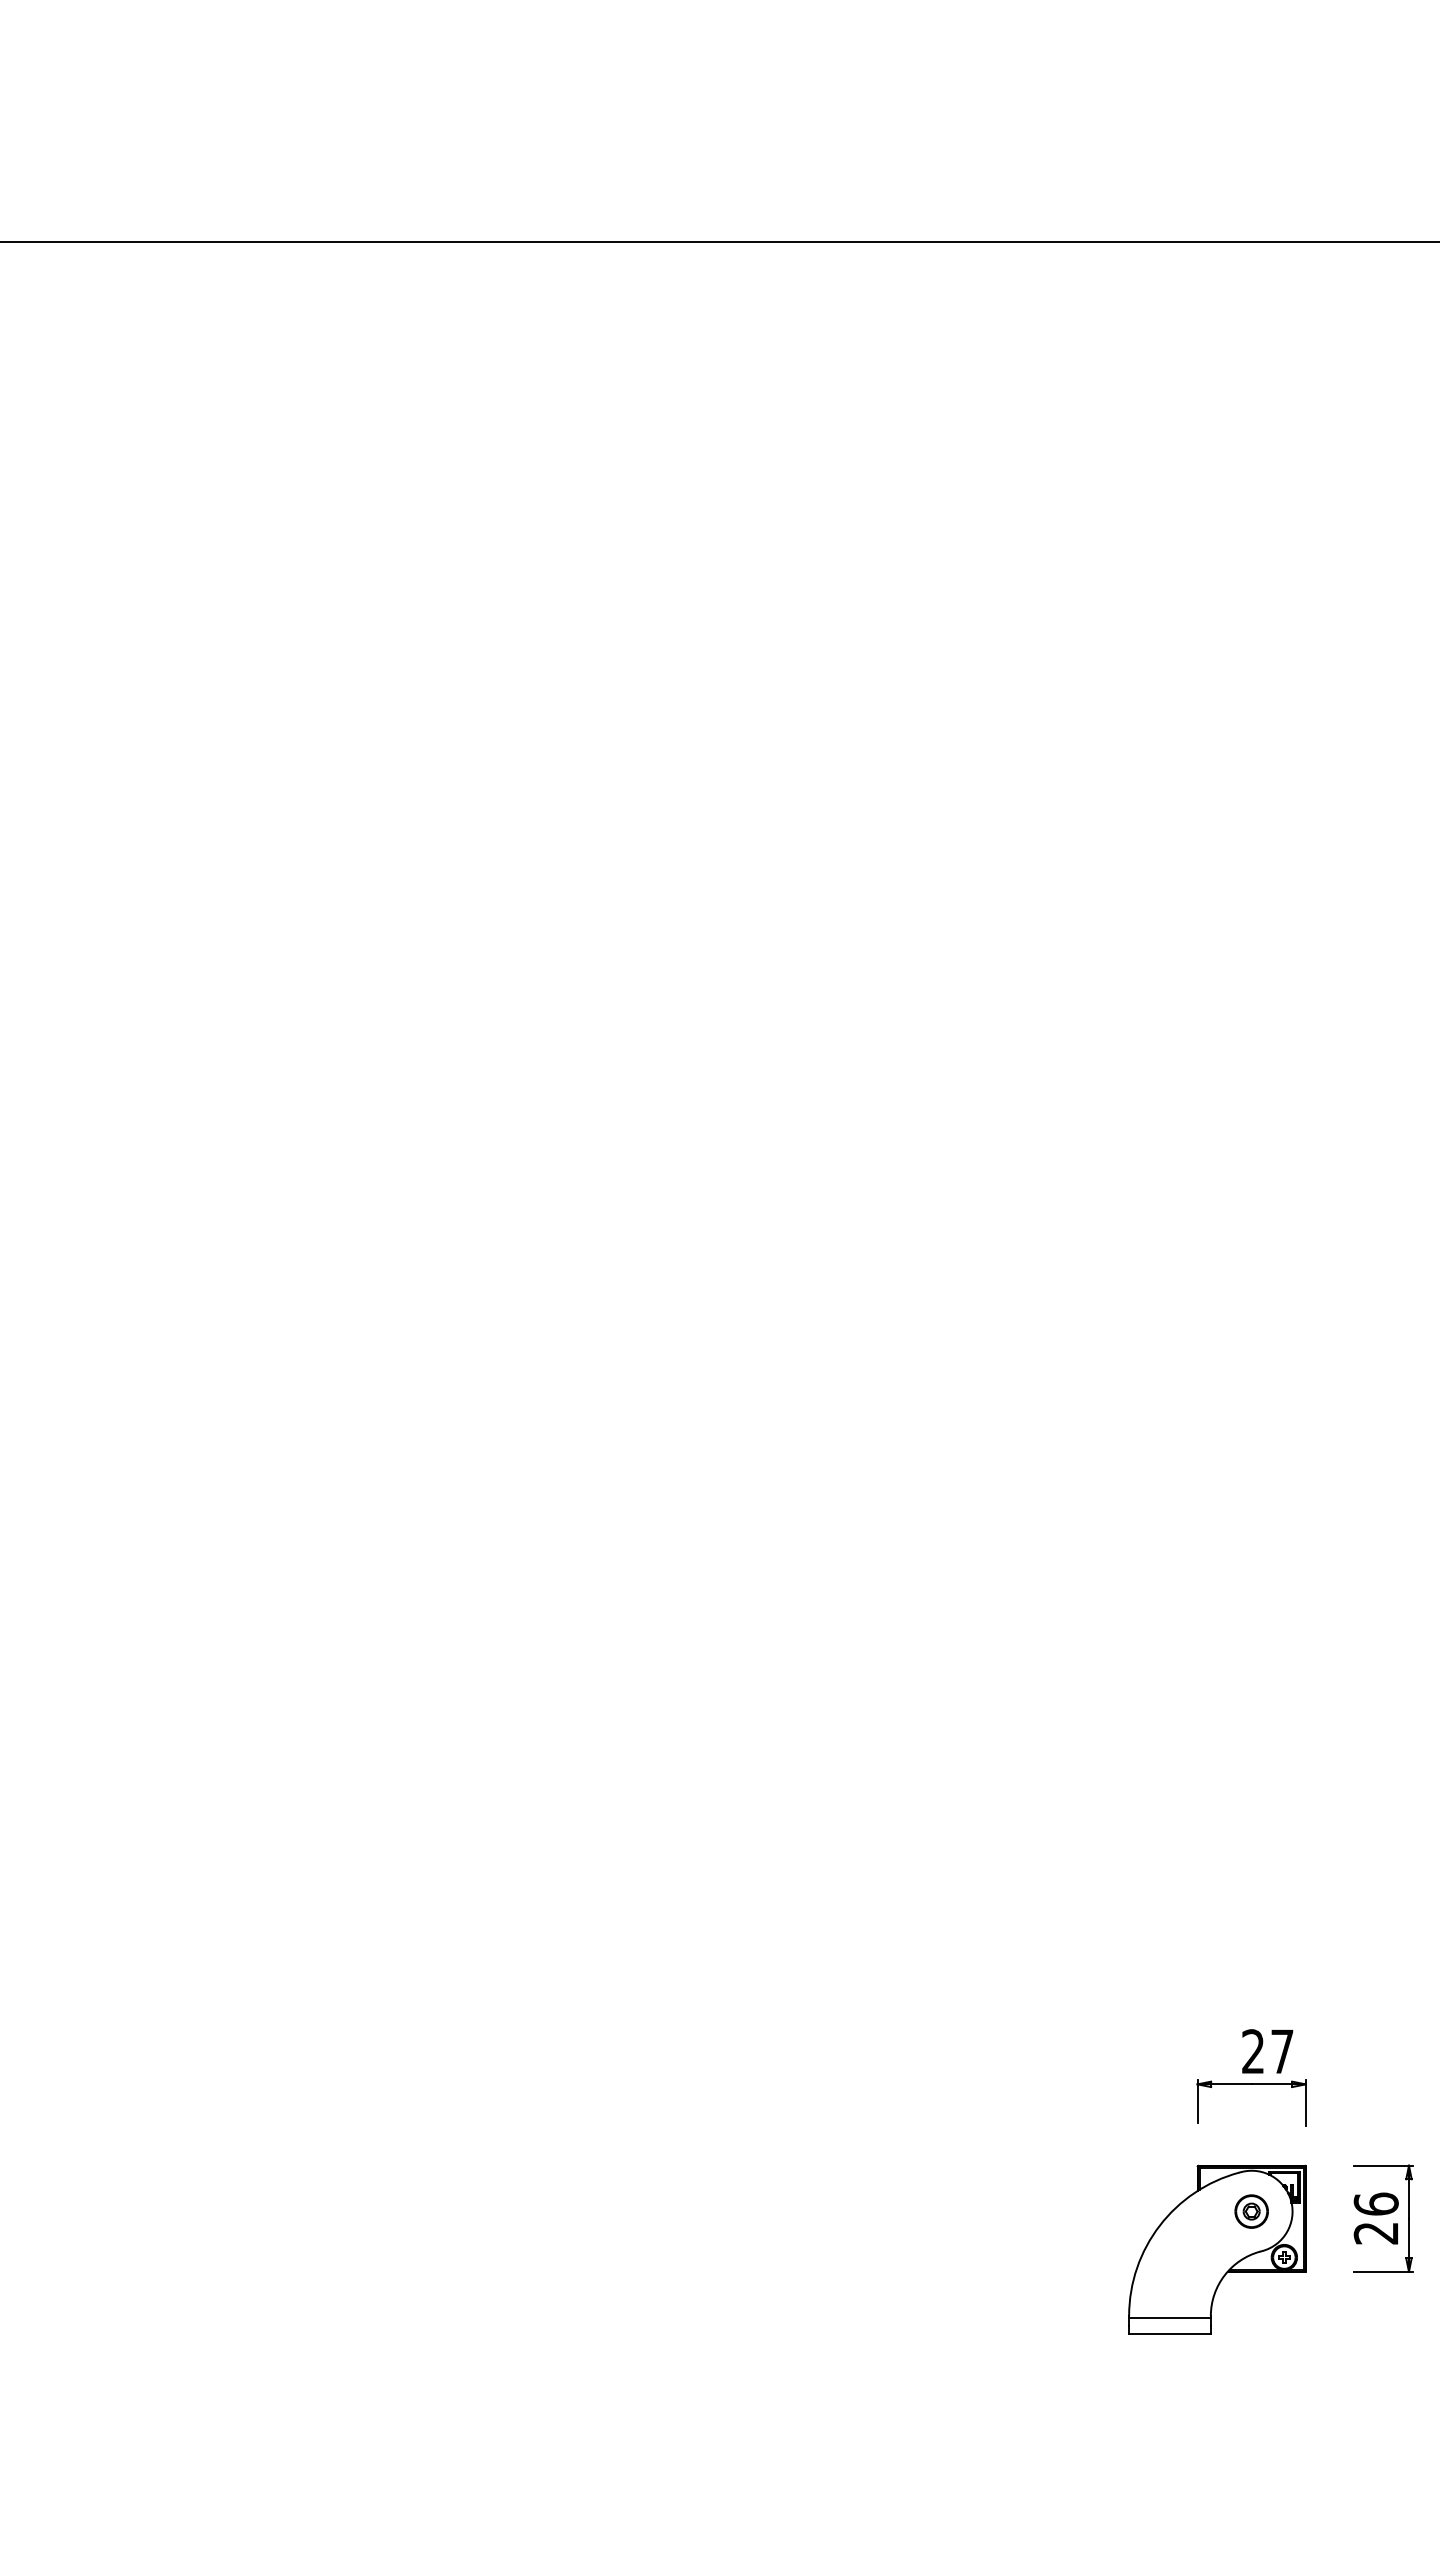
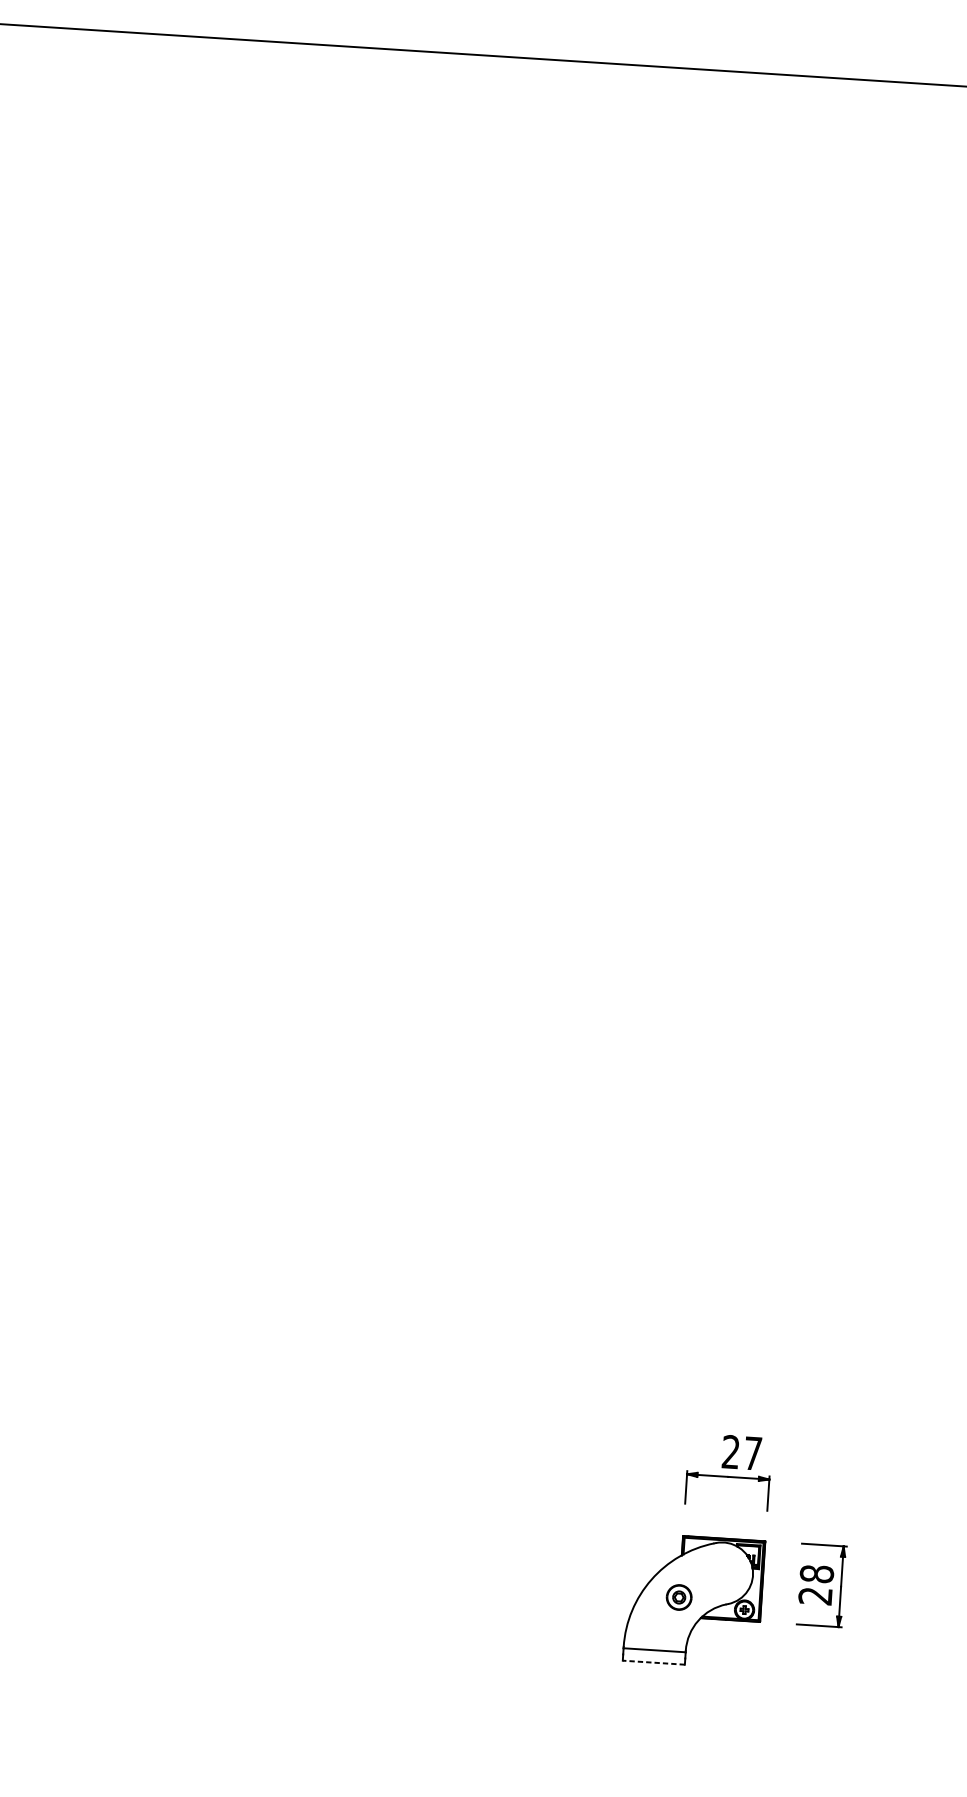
text: (1375, 2203) -> (816, 1573), 26 -> 28
part: (1251, 2211) -> (679, 1597), moved
line: (1169, 2334) -> (653, 1662), solid -> dashed

